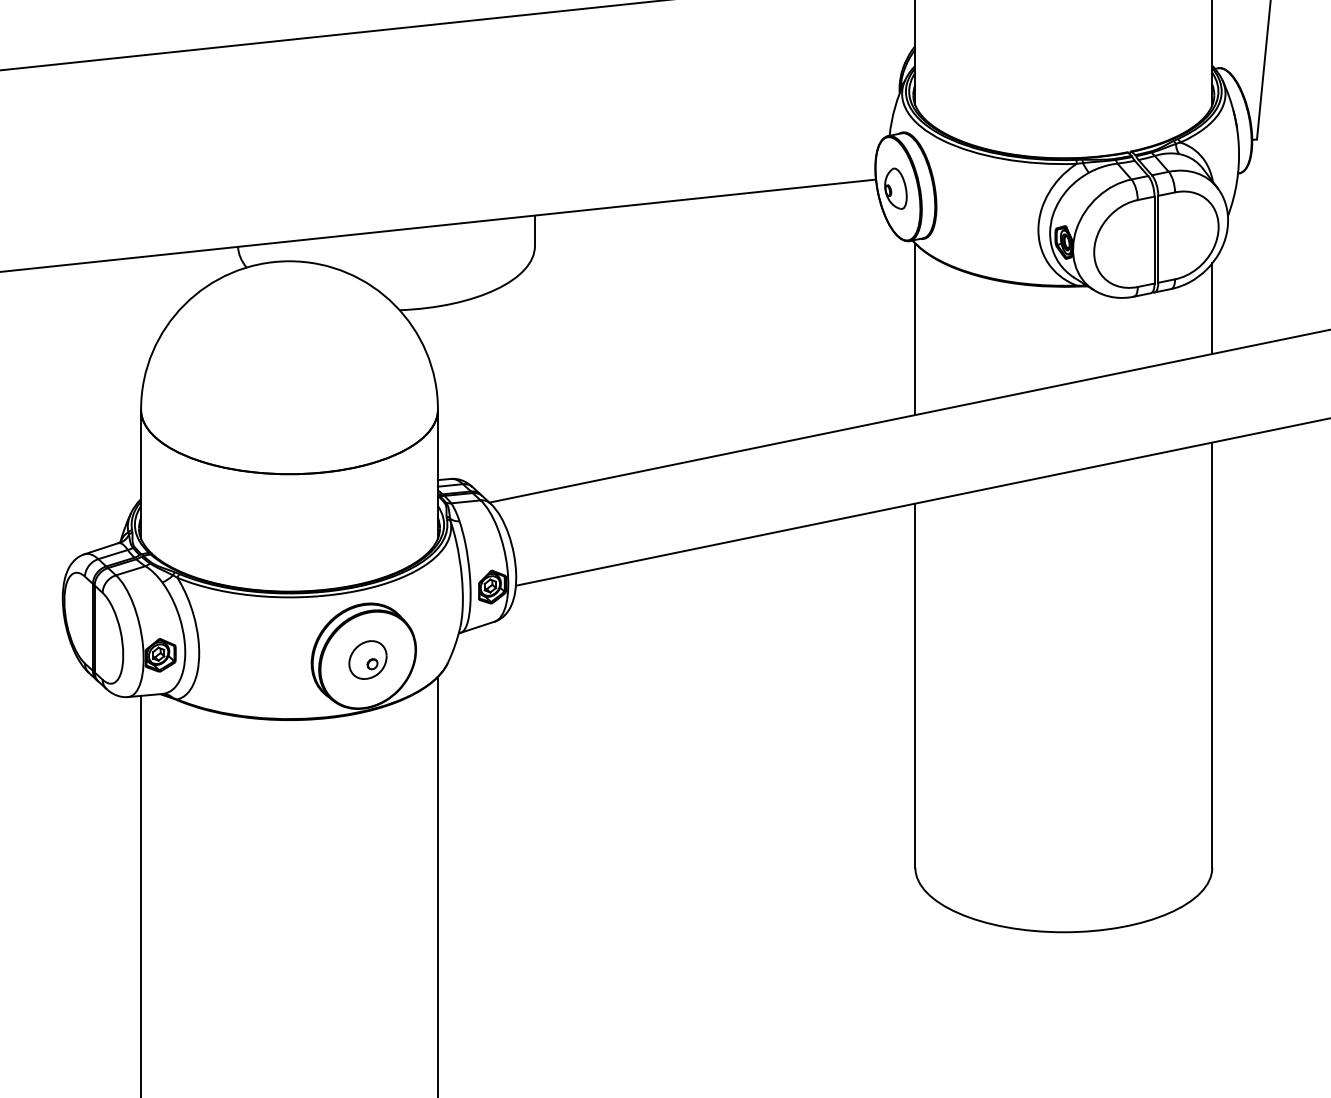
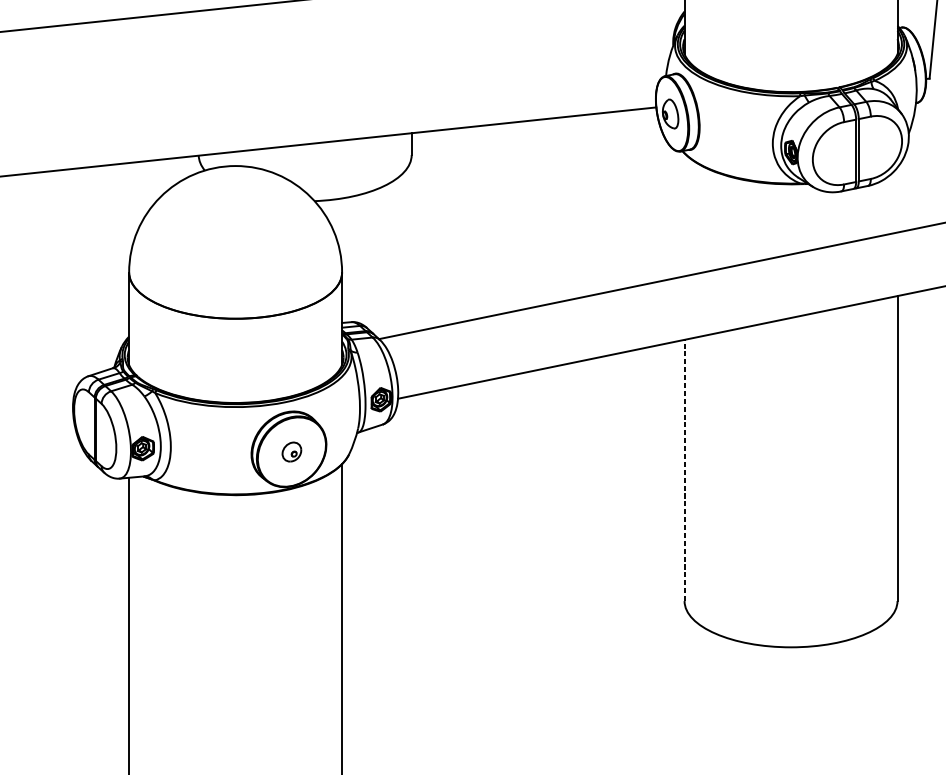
line: (1212, 308) -> (897, 199), removed
line: (915, 329) -> (684, 214), removed
part: (367, 659) -> (291, 451), size x0.7
line: (915, 685) -> (684, 470), solid -> dashed

